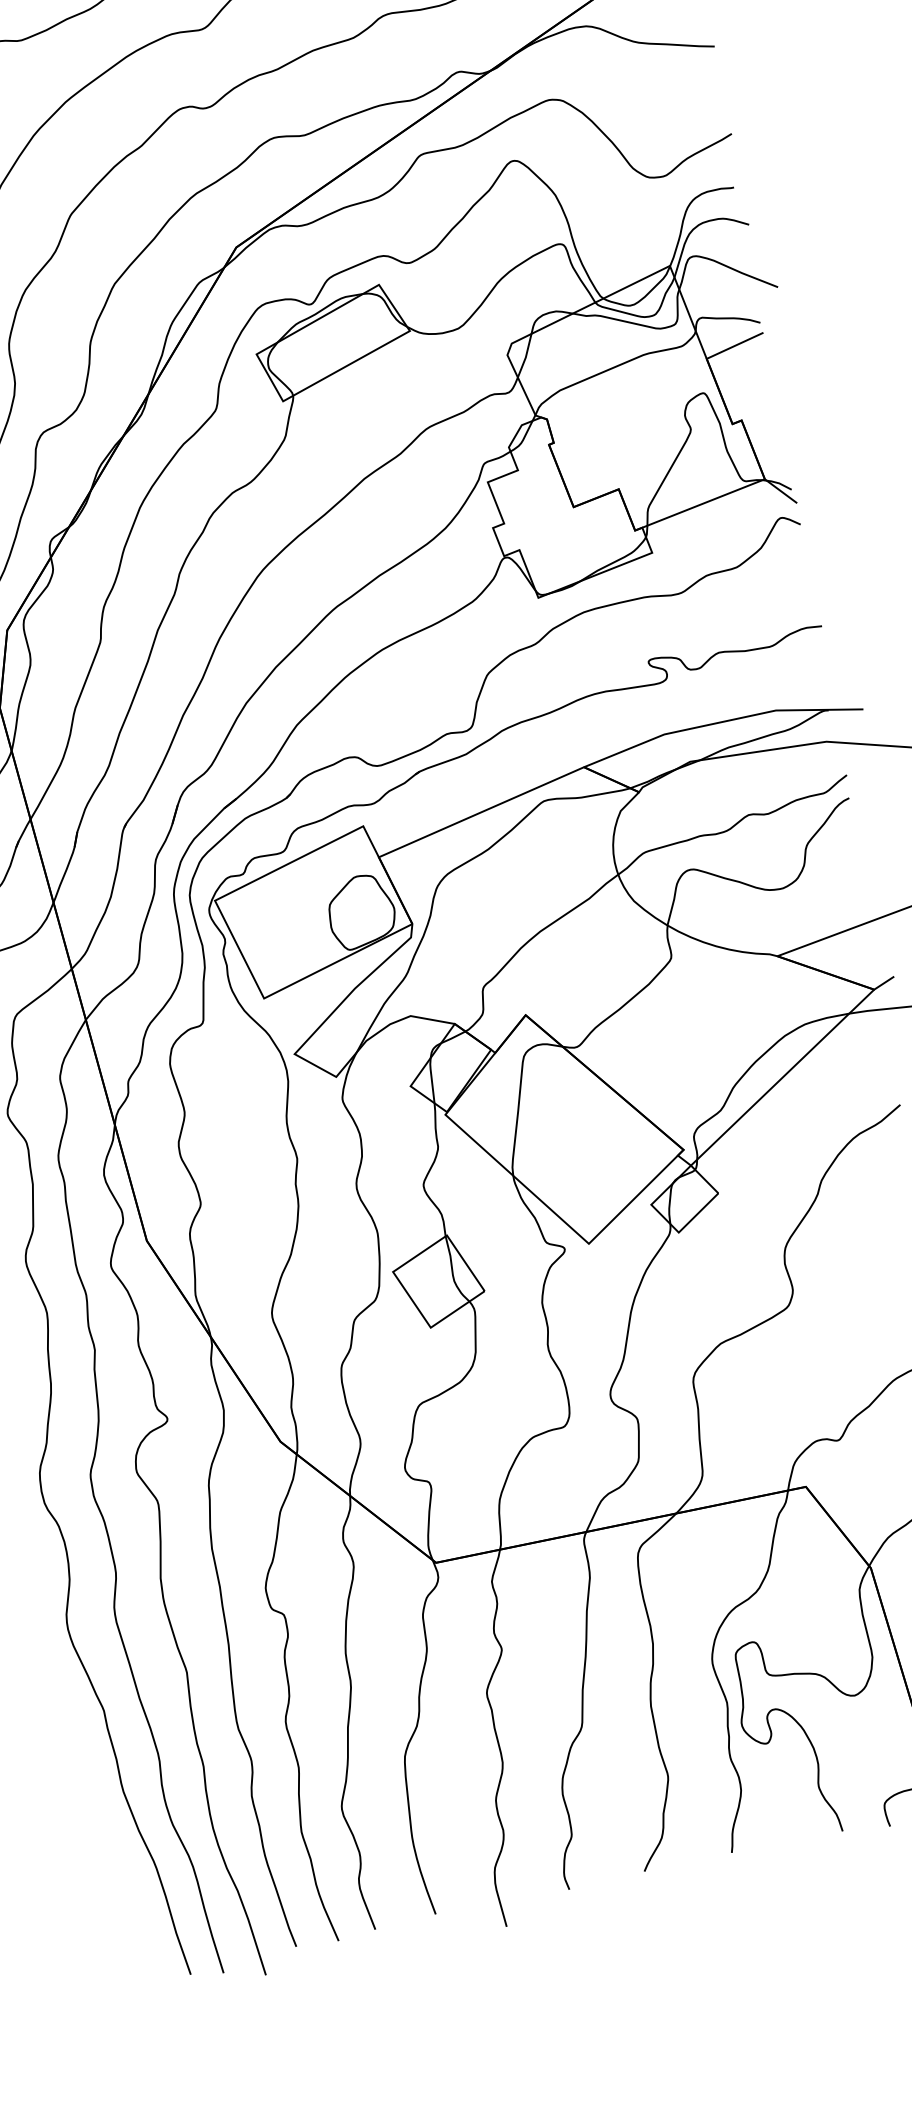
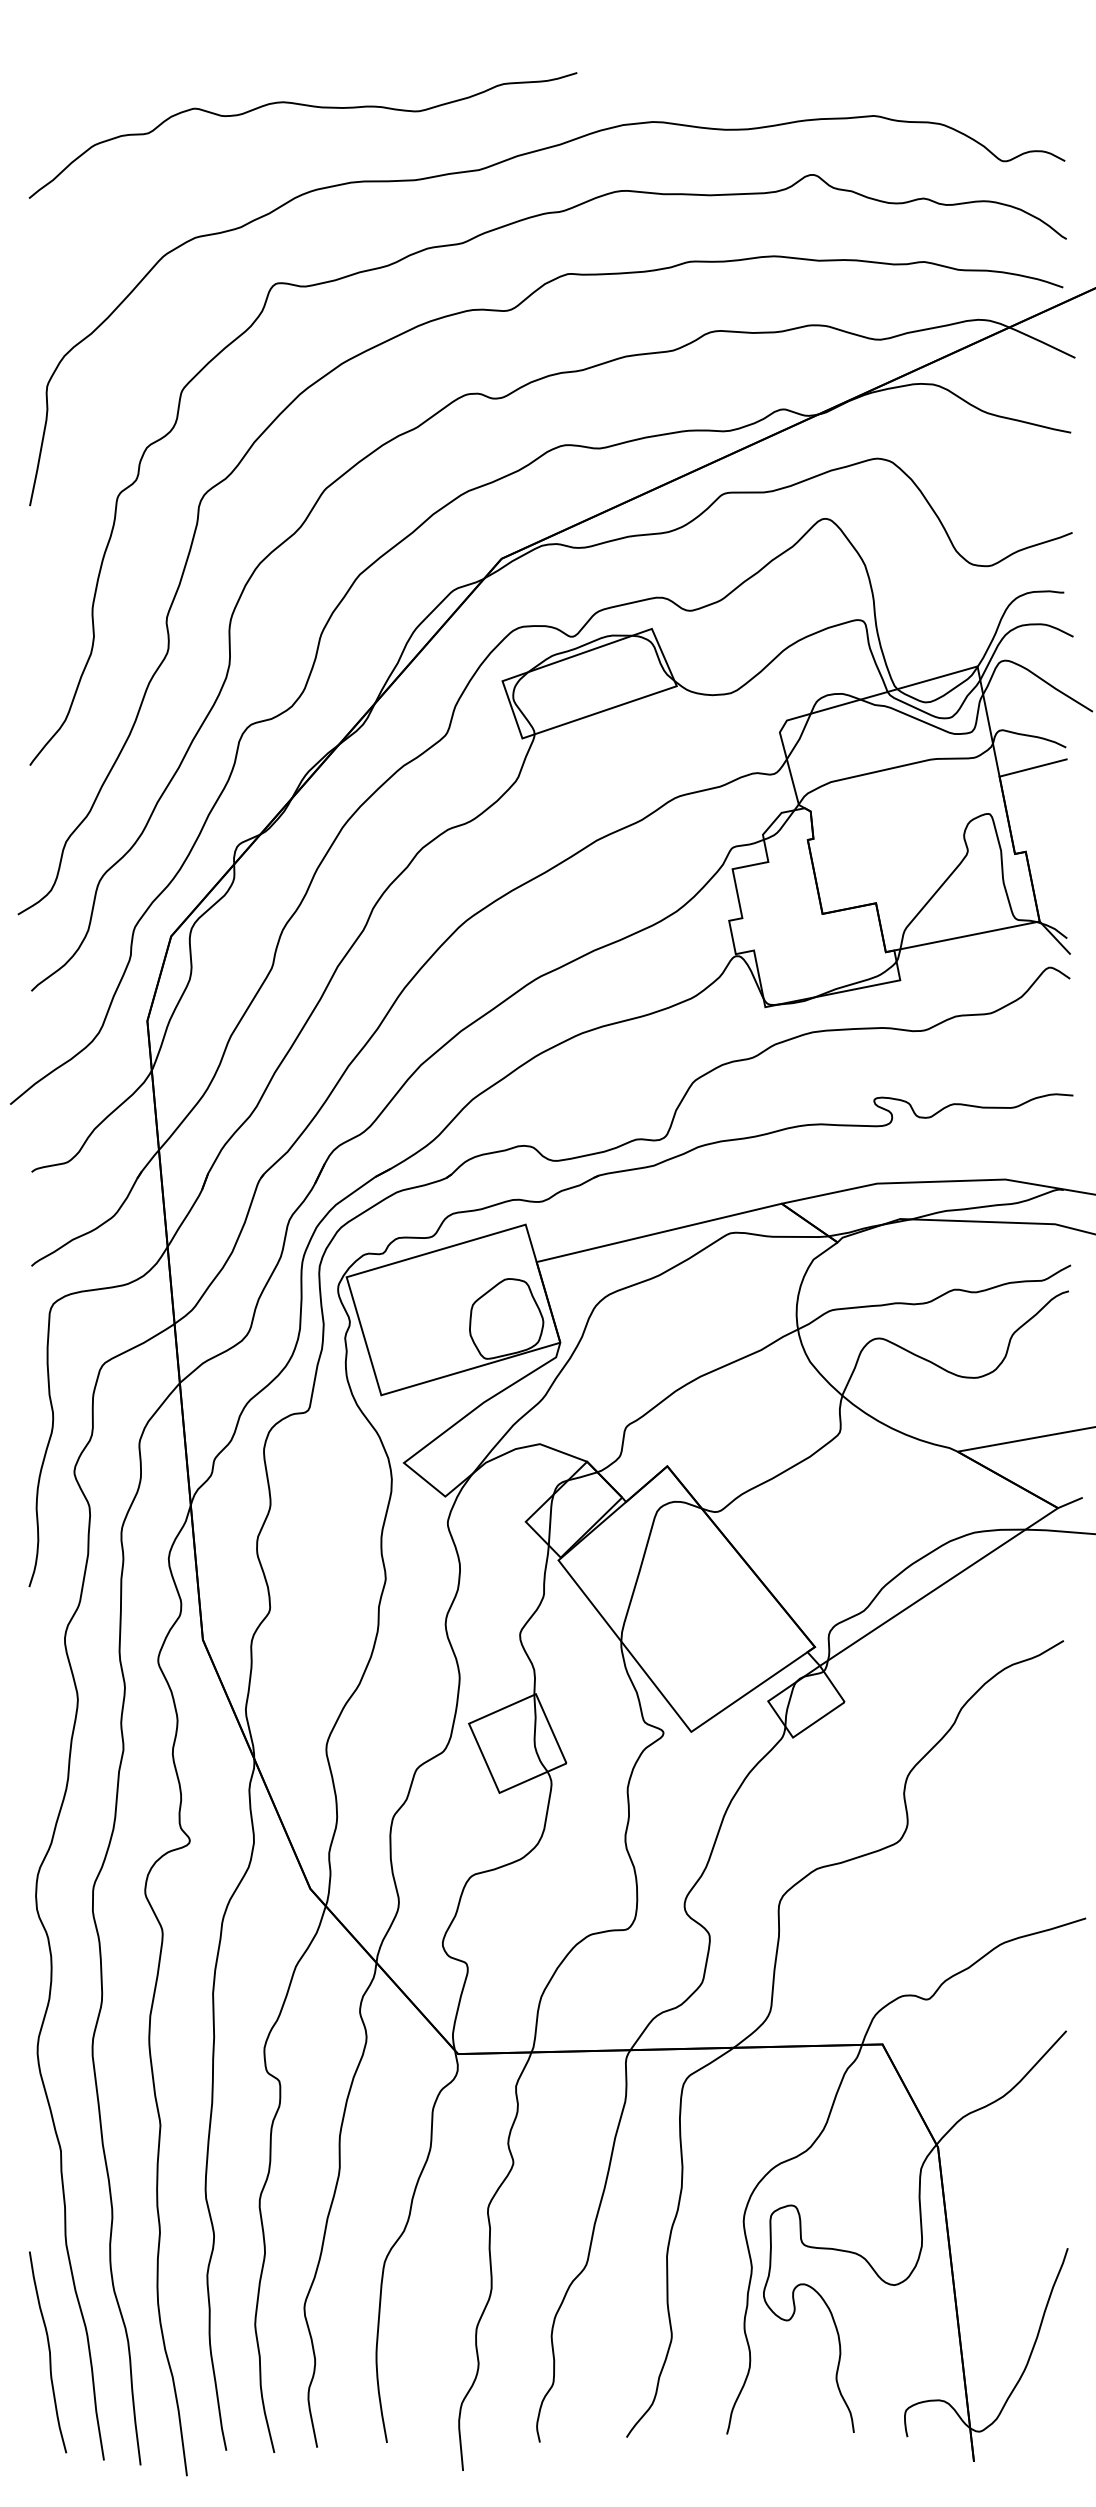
curve: (124, 1888) -> (48, 2351), added

